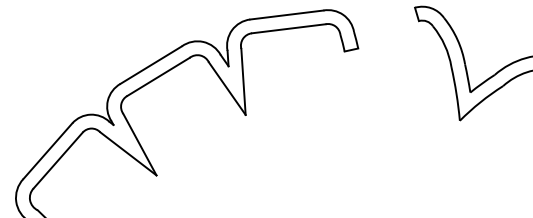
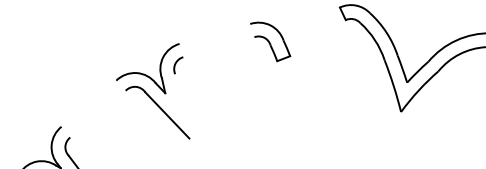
line: (286, 14) -> (214, 33), removed
line: (288, 28) -> (218, 47), removed
line: (150, 64) -> (88, 103), removed
line: (158, 76) -> (97, 113), removed
line: (243, 81) -> (182, 105), removed

